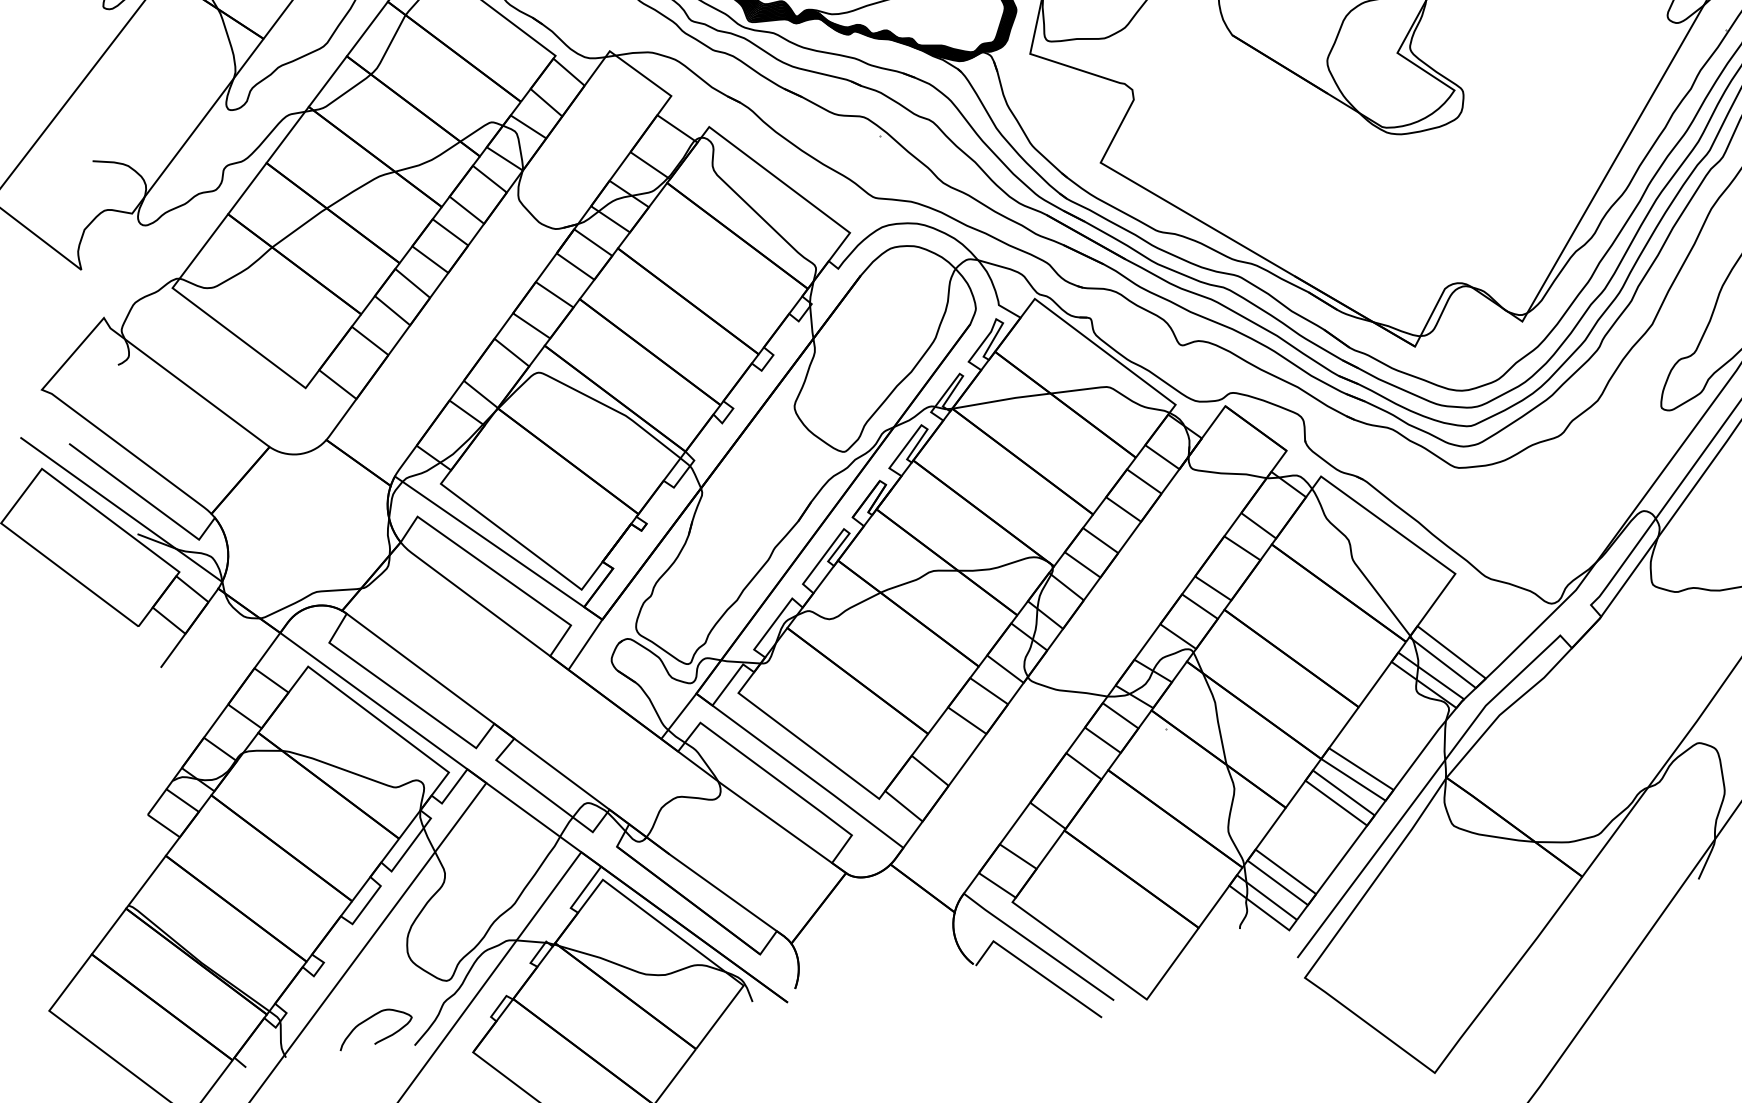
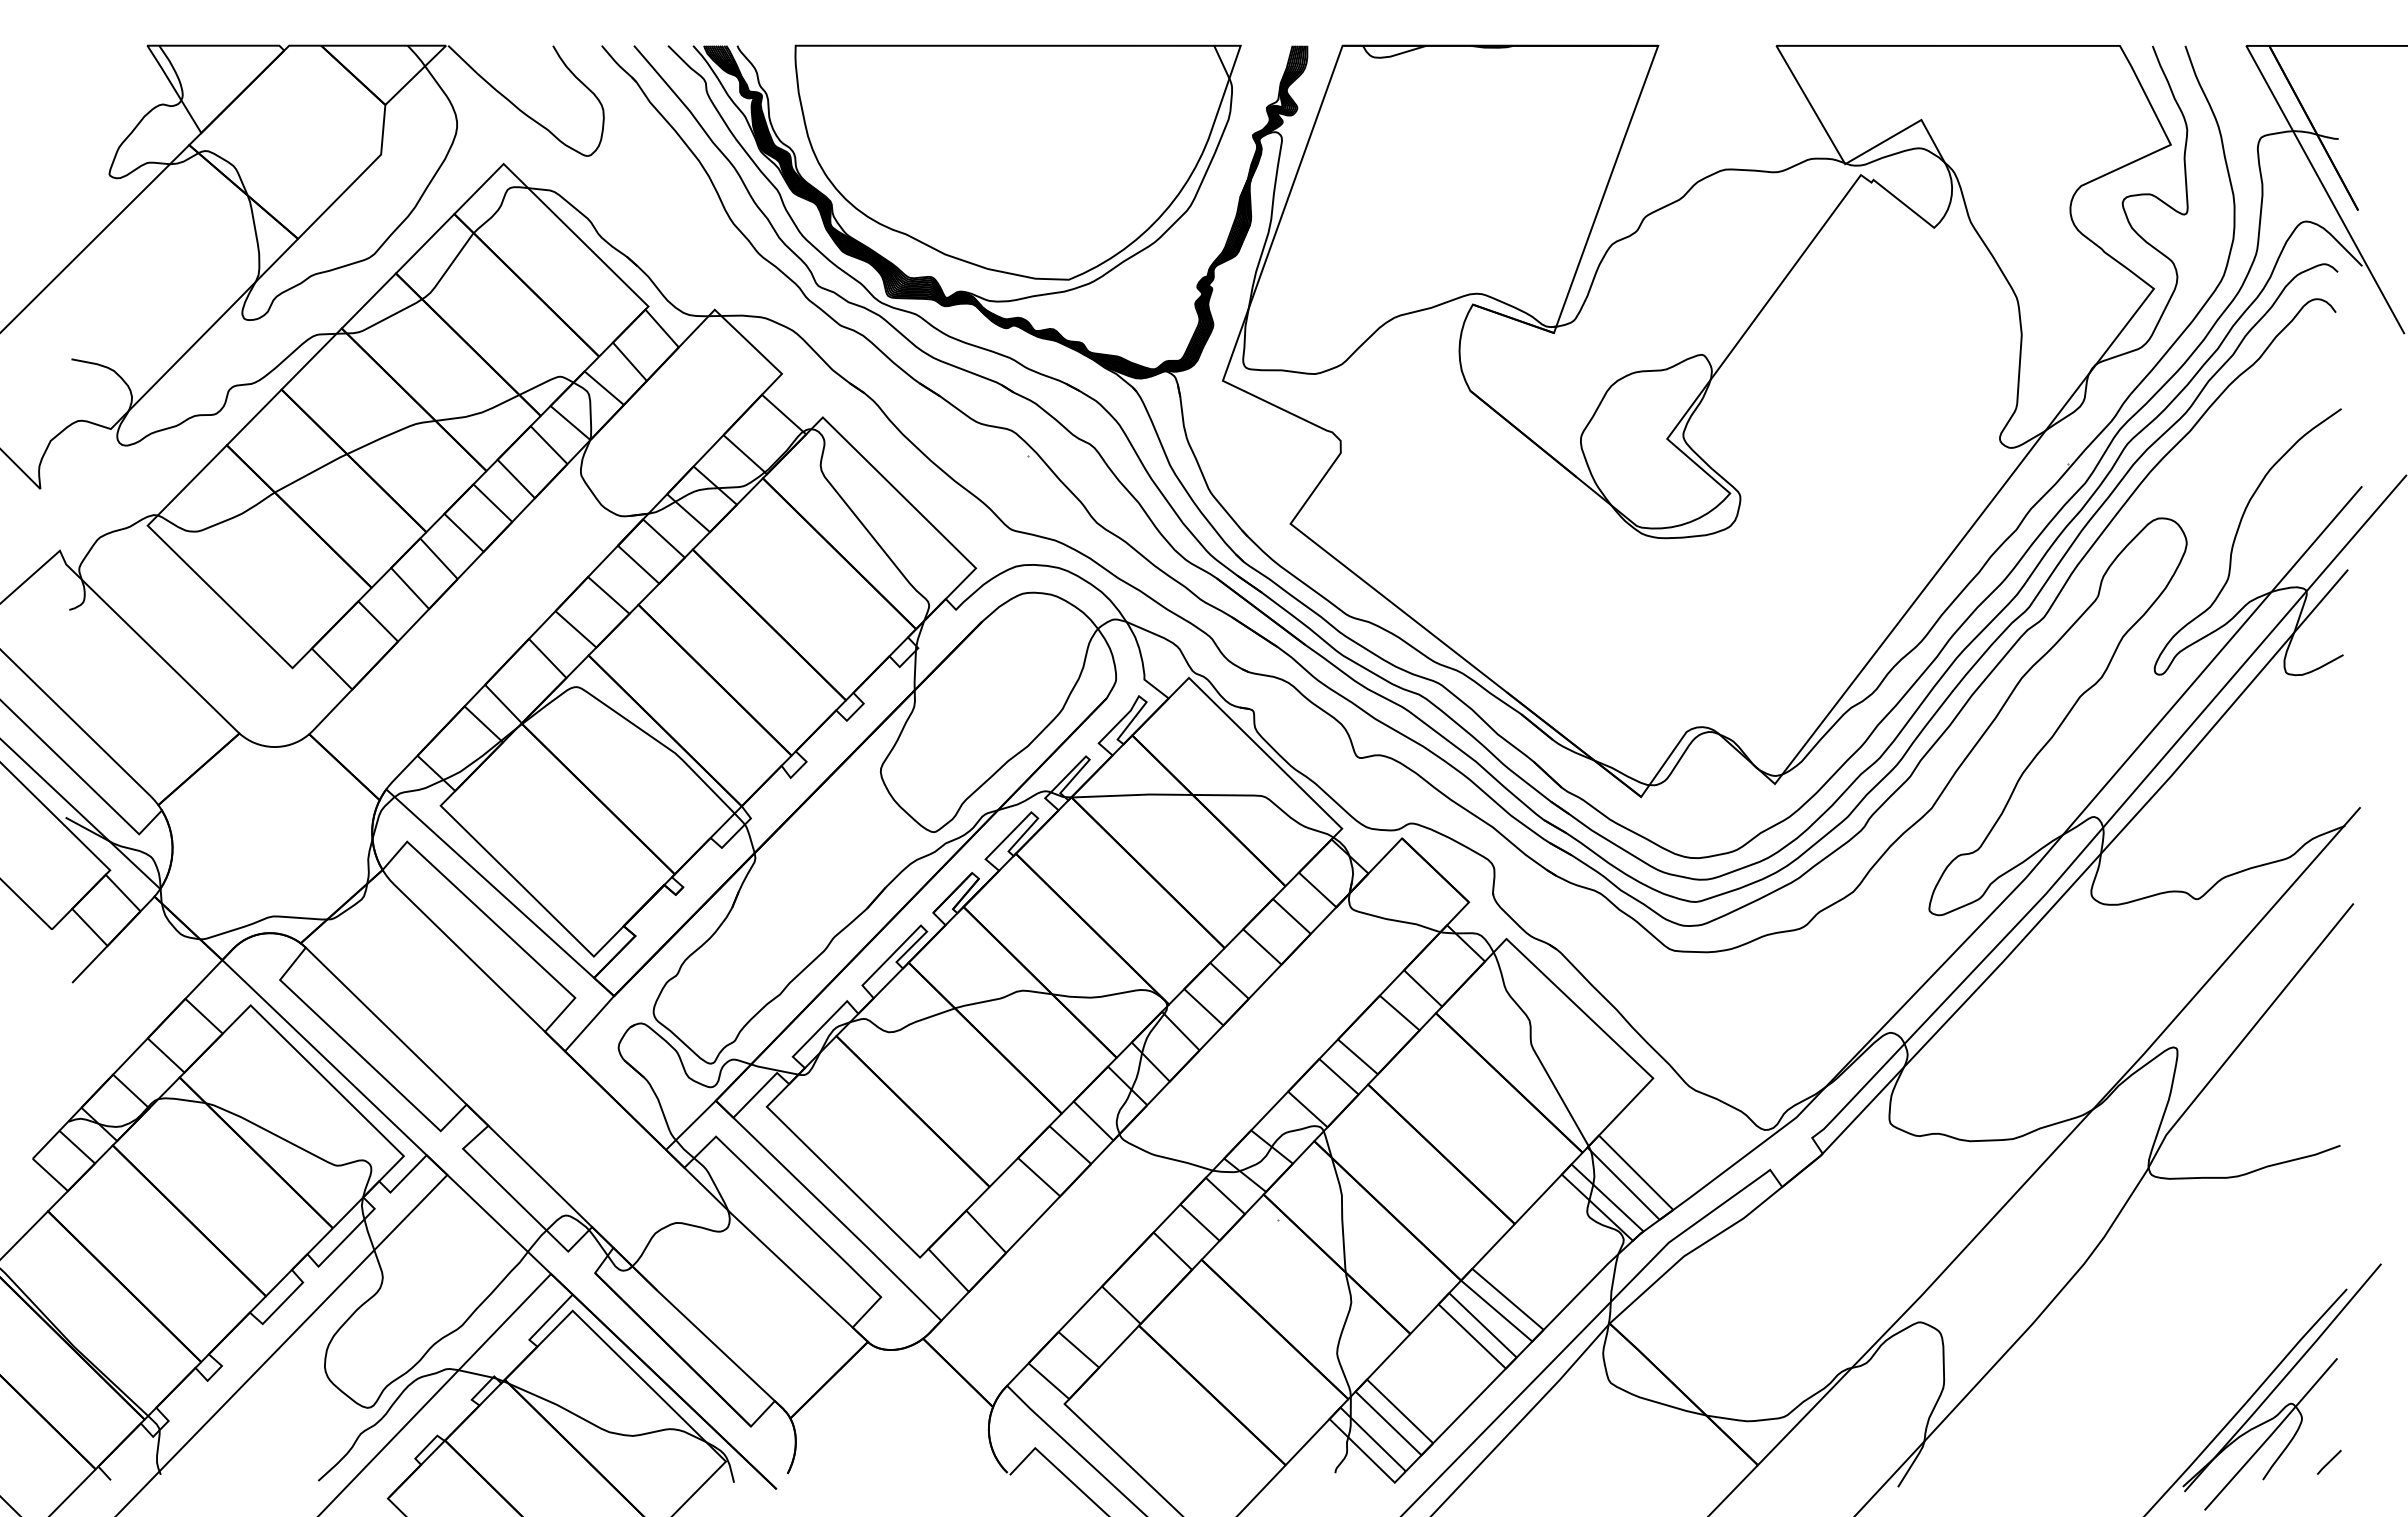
curve: (369, 1018) -> (268, 1441), removed

